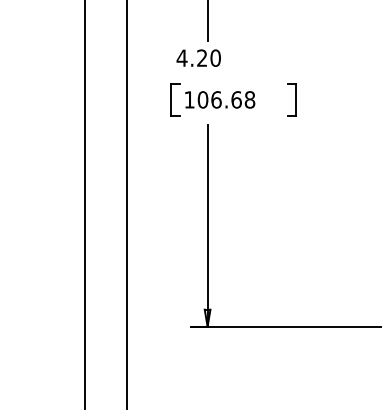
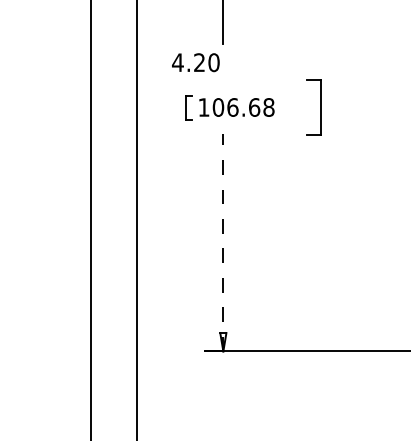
text: (198, 58) -> (195, 62), moved
part: (175, 99) -> (188, 107), size x0.7
part: (291, 99) -> (313, 107), size x1.6
line: (207, 225) -> (223, 242), solid -> dashed

